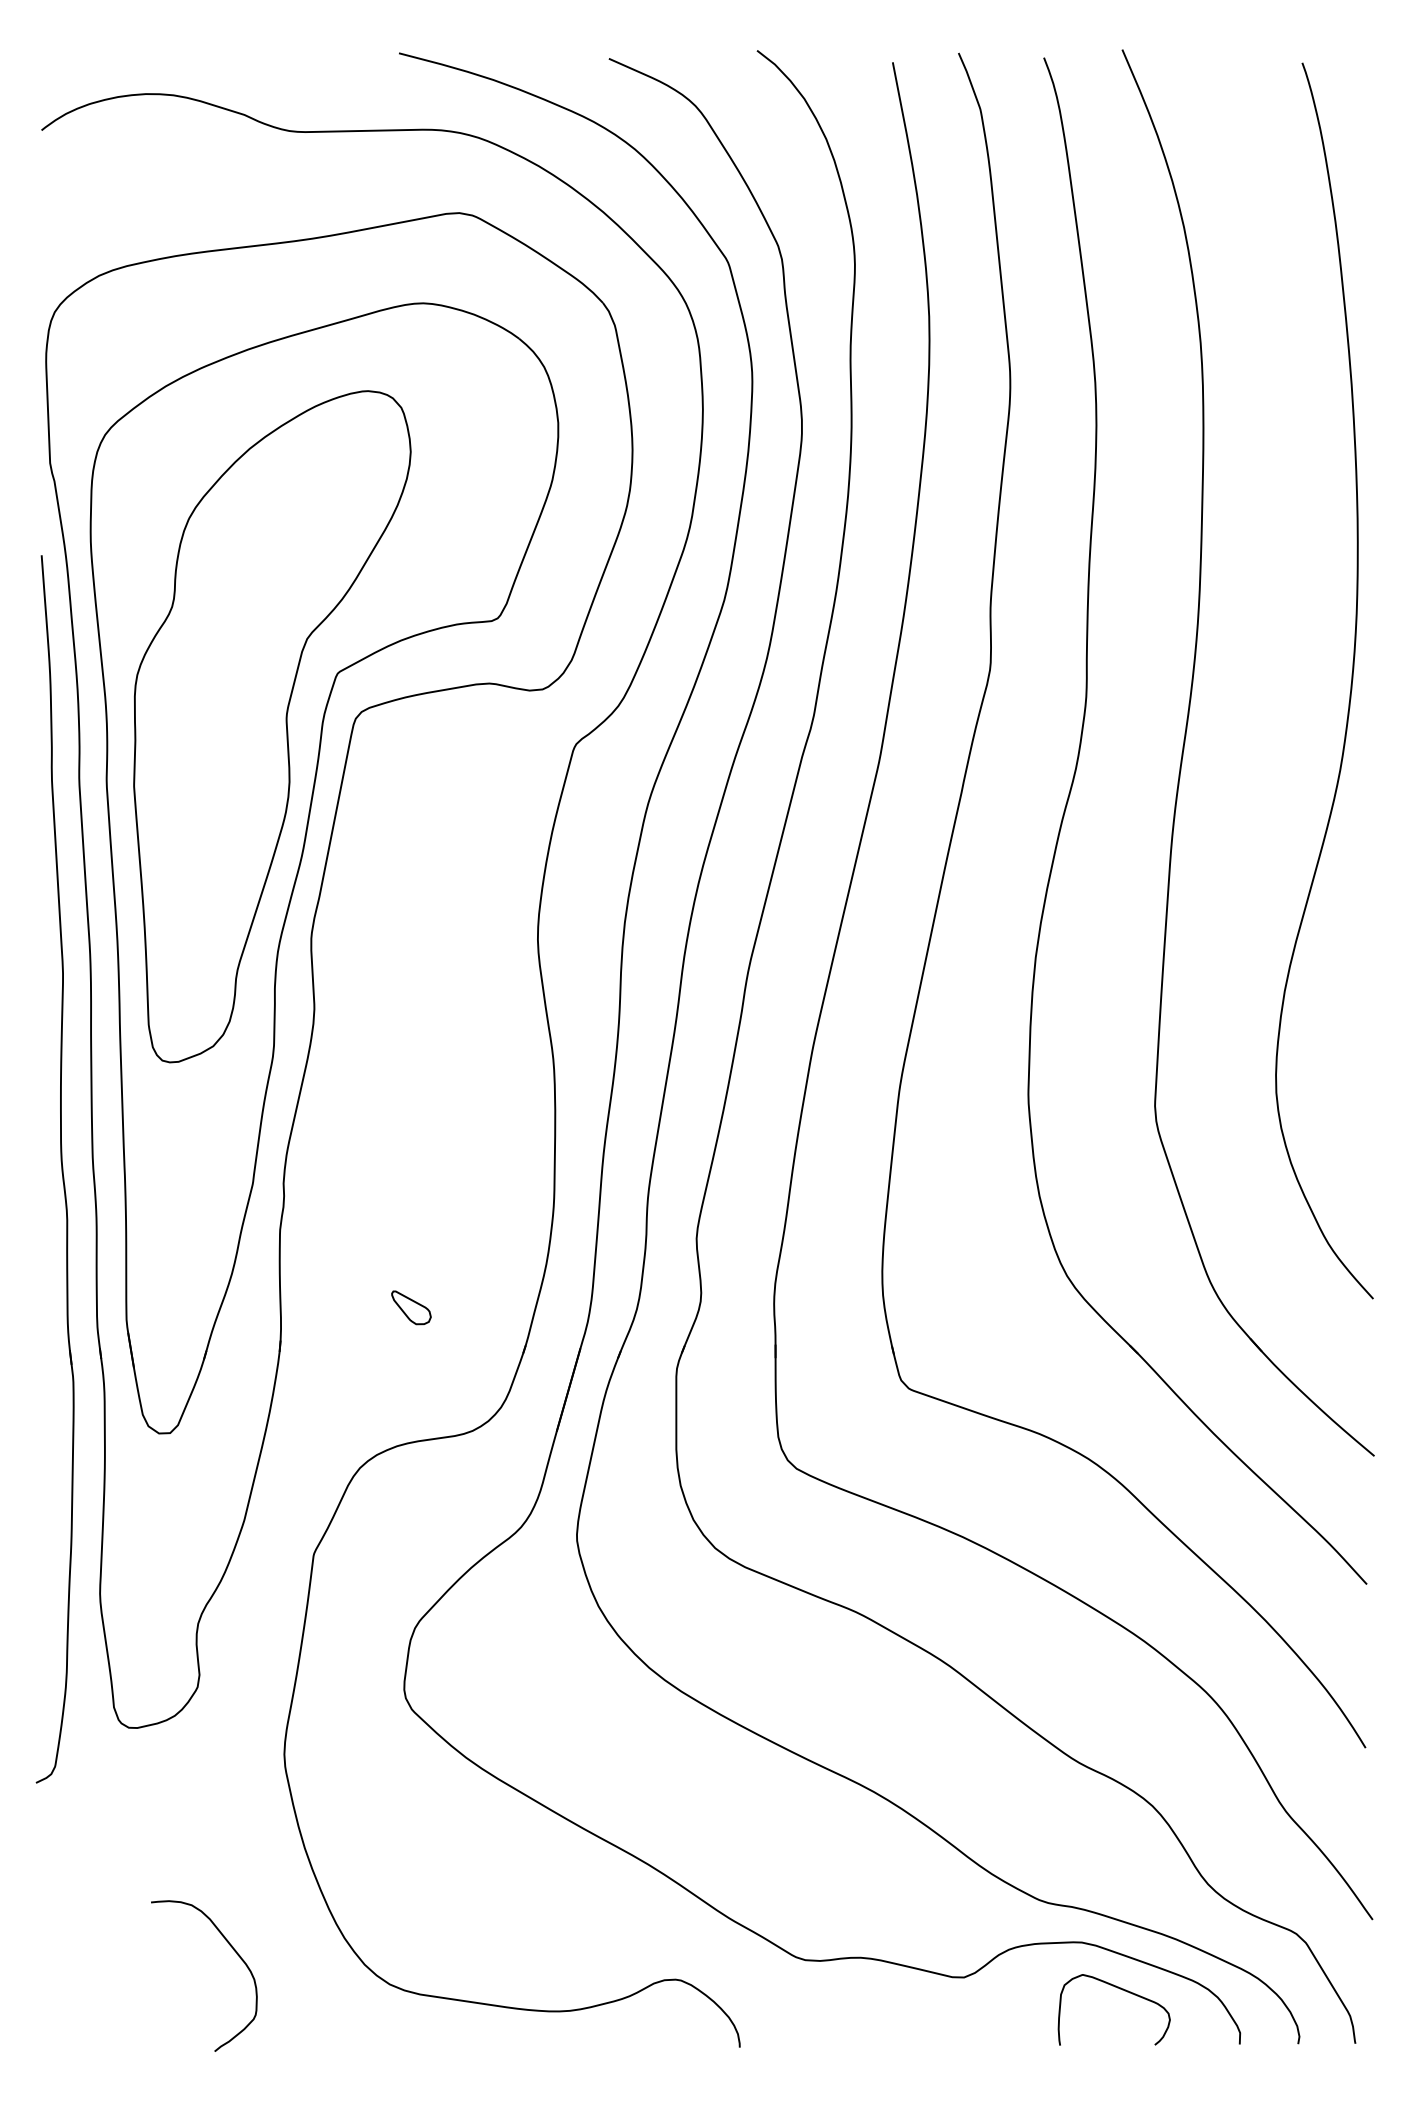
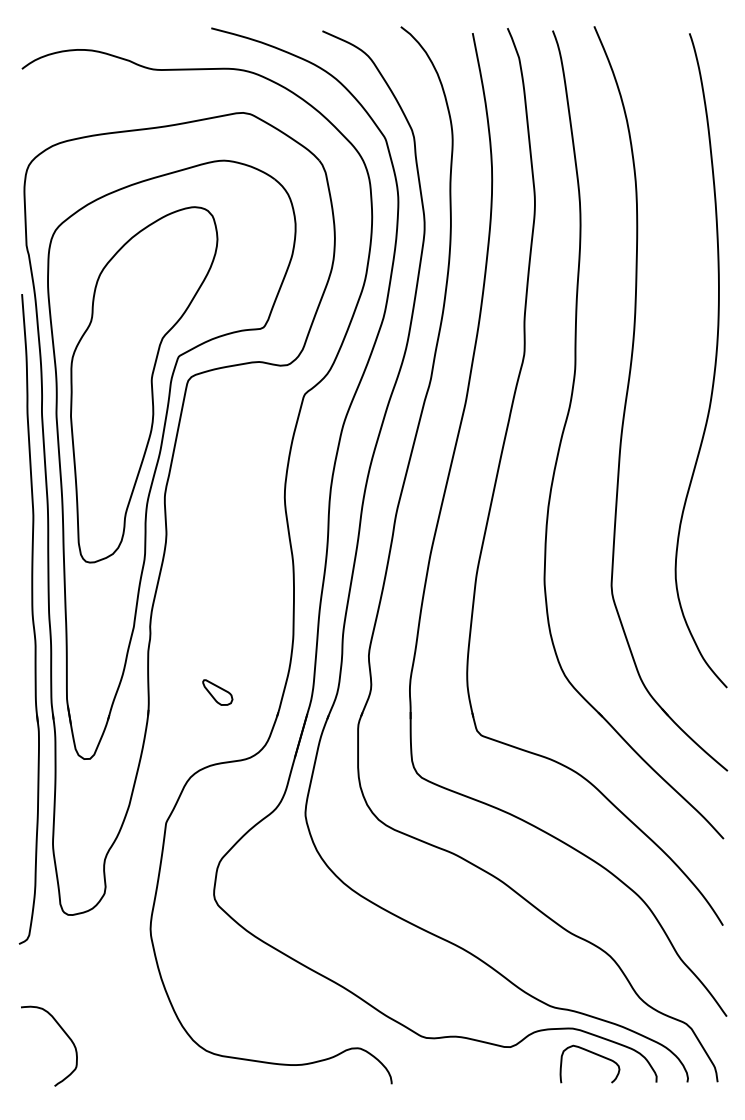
part: (410, 1307) -> (217, 692), size x1.43
curve: (231, 1949) -> (63, 1032), moved

